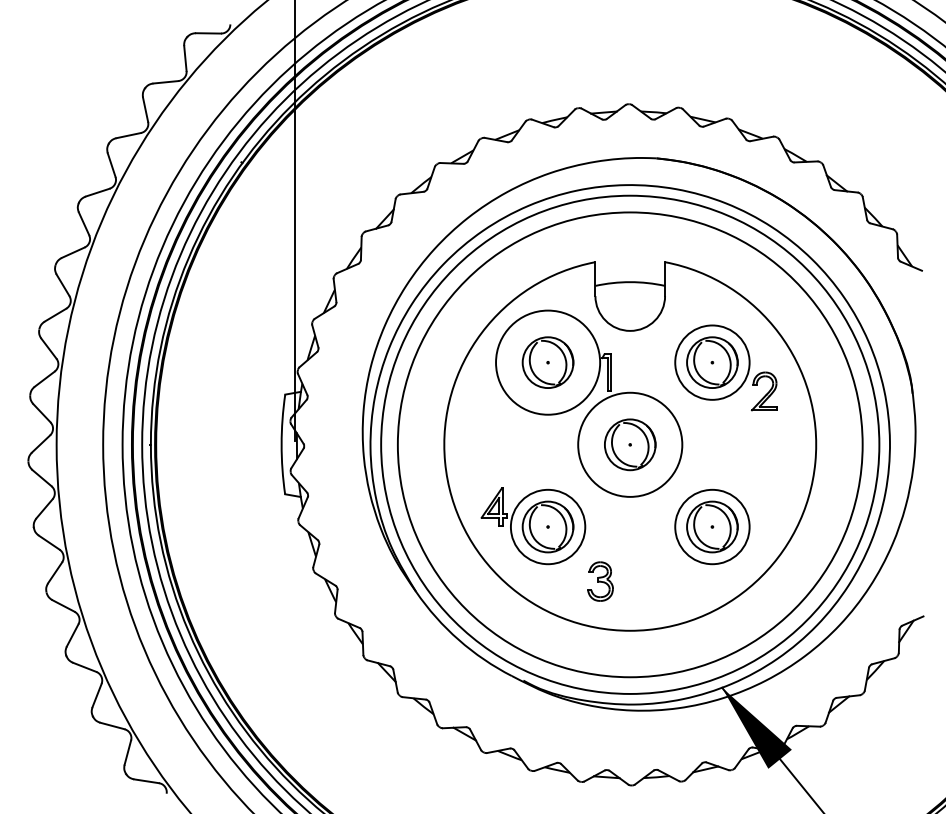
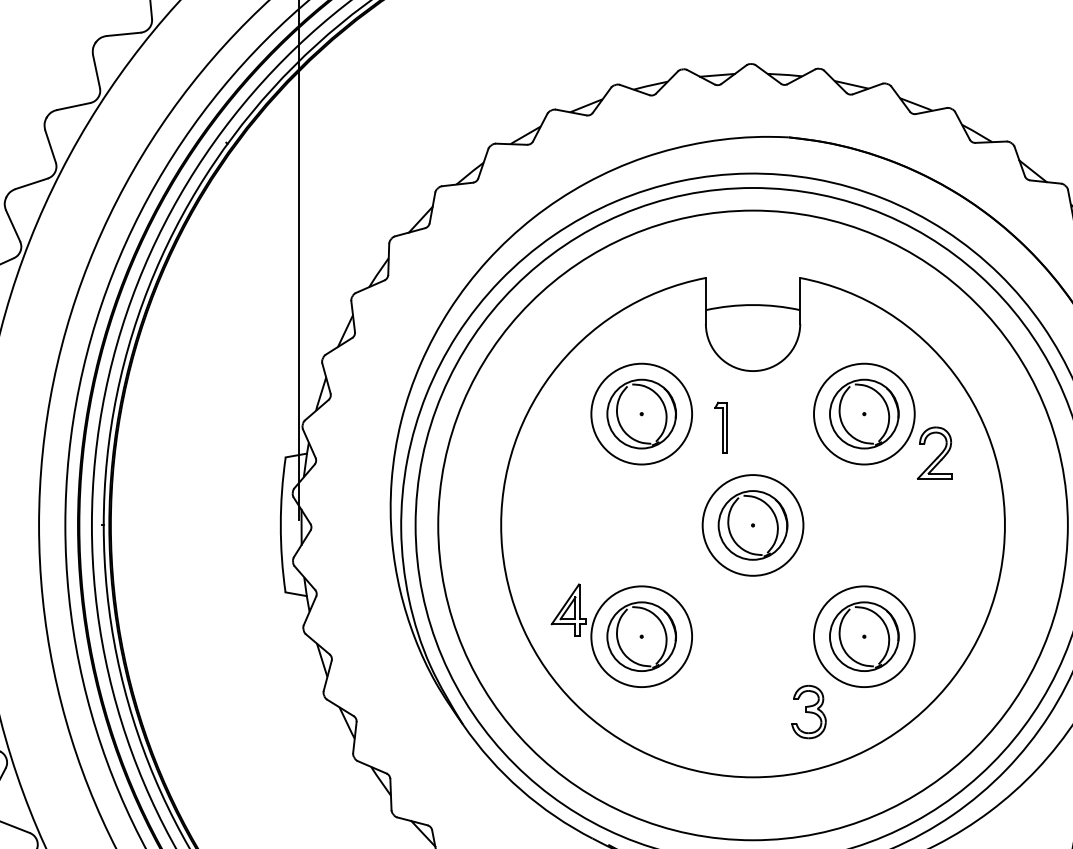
circle: (547, 362) -> (640, 413), size x0.71
circle: (630, 444) -> (753, 524), size x0.71
part: (600, 581) -> (808, 711), moved

